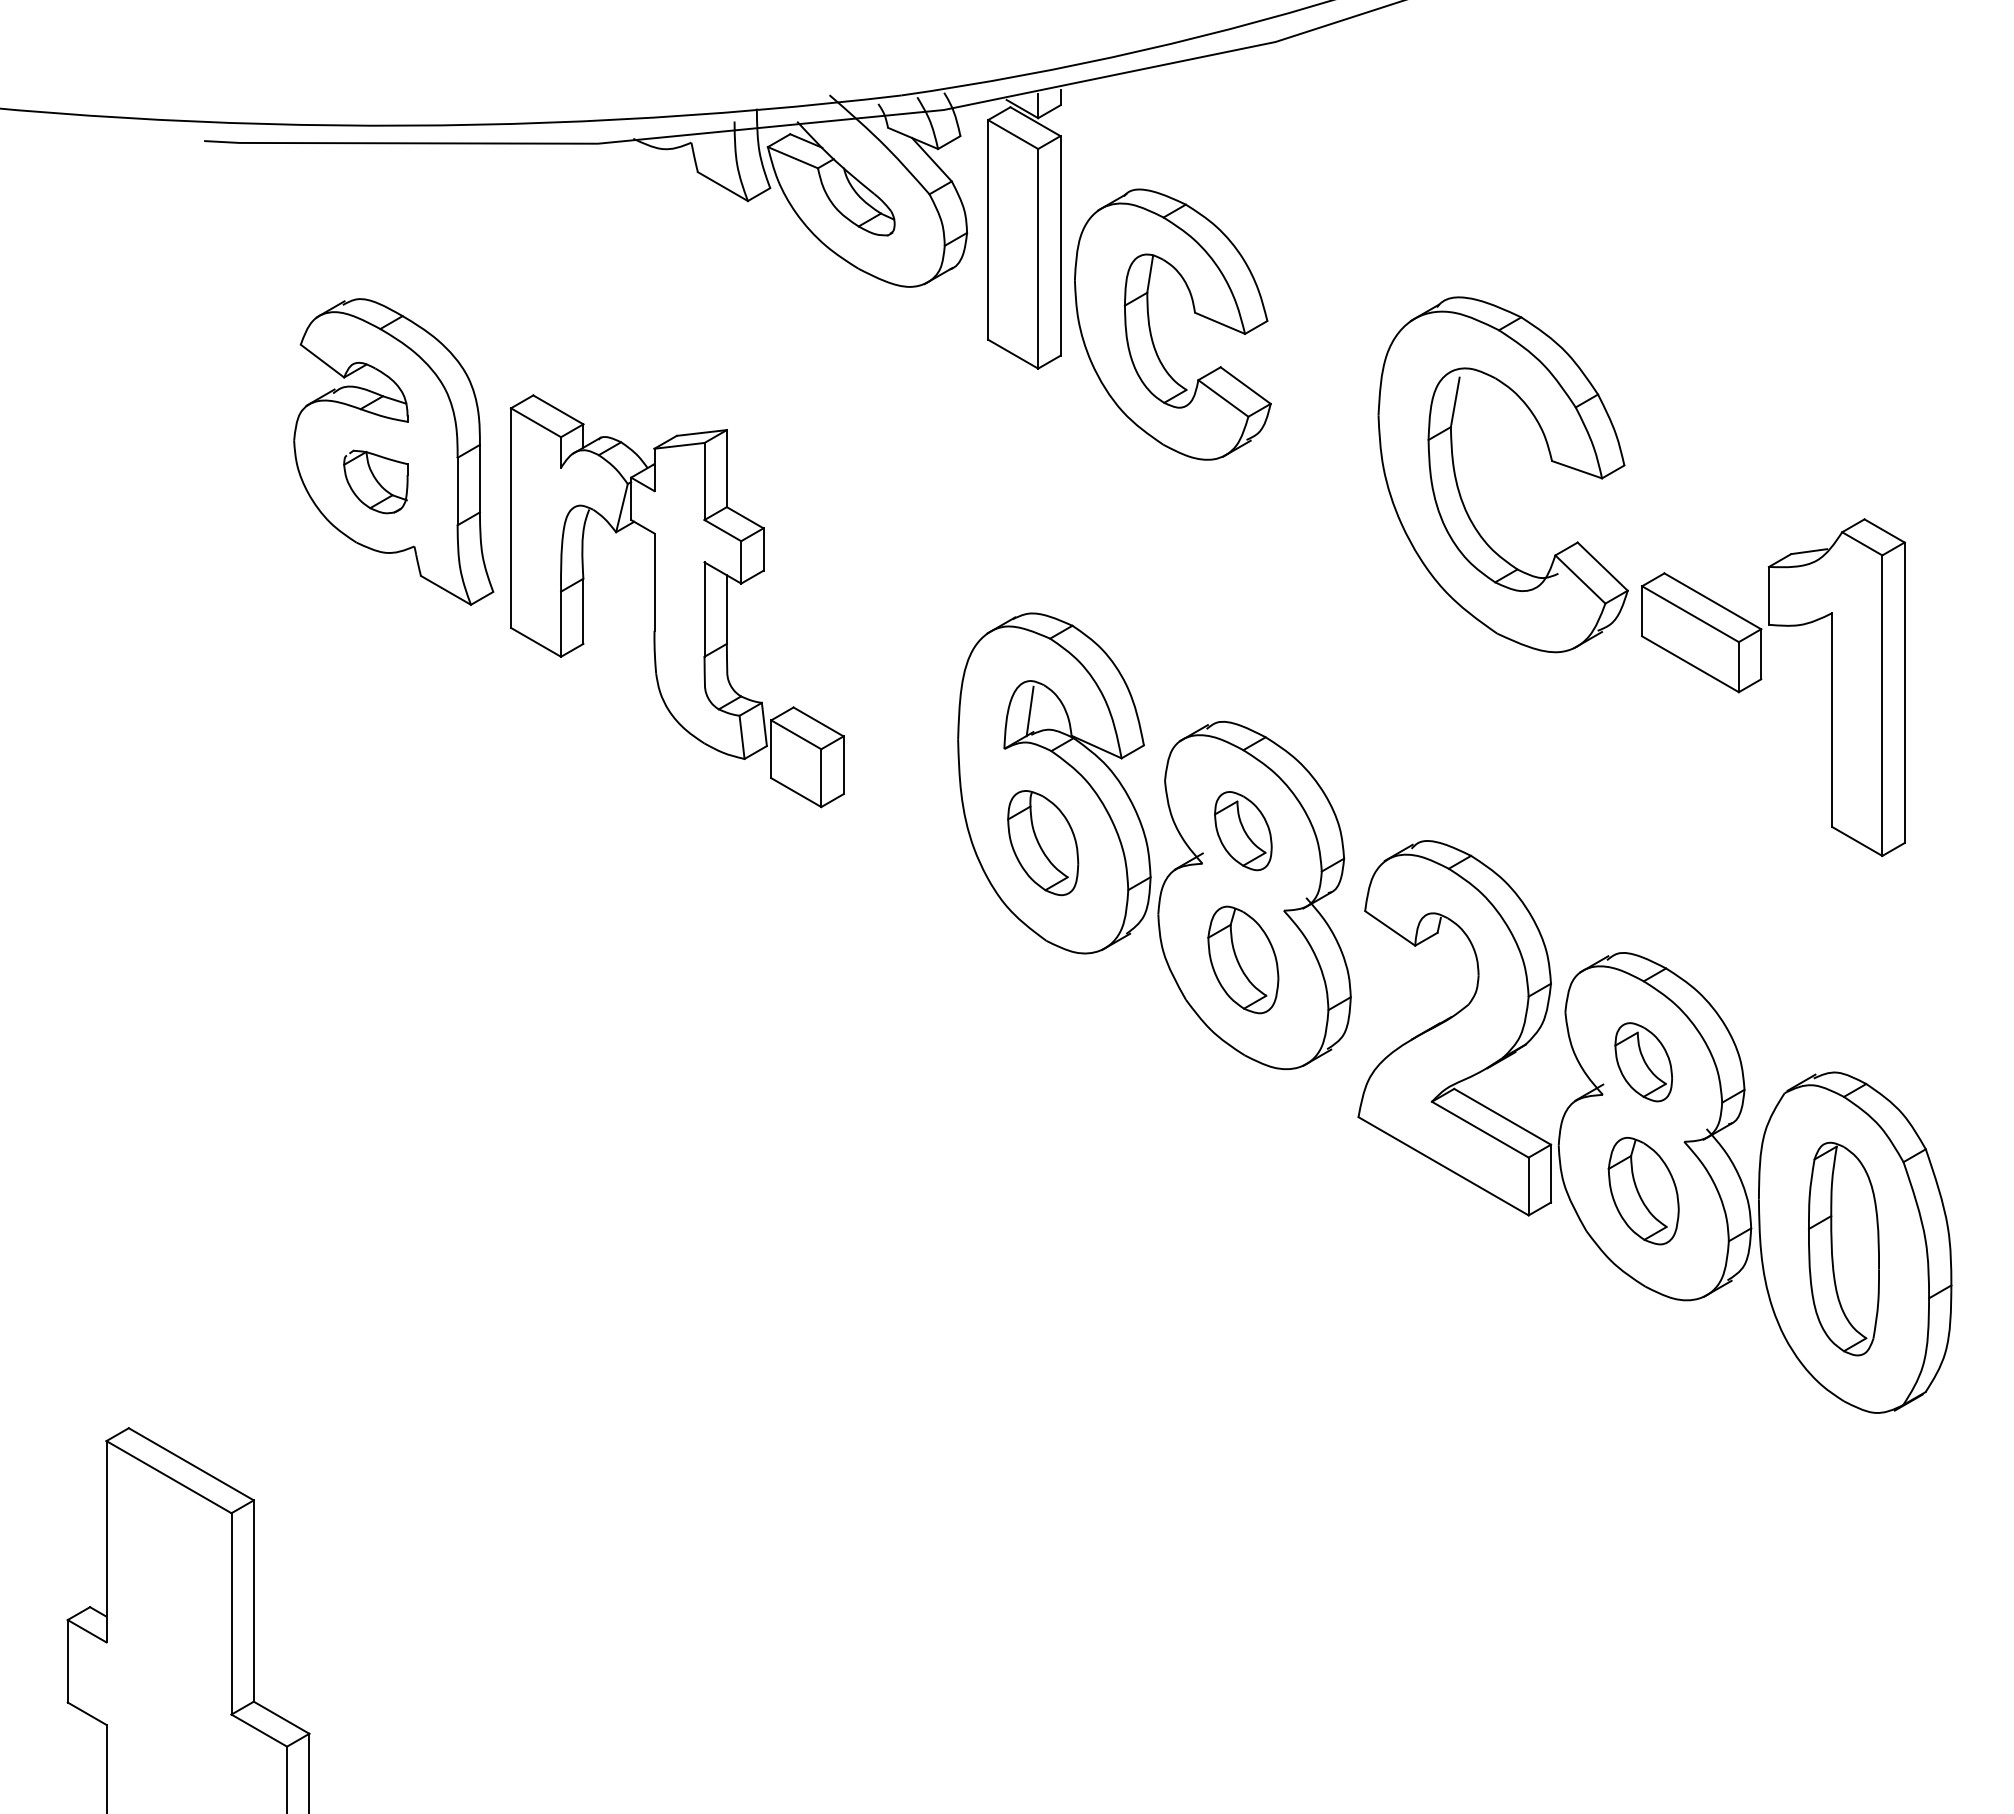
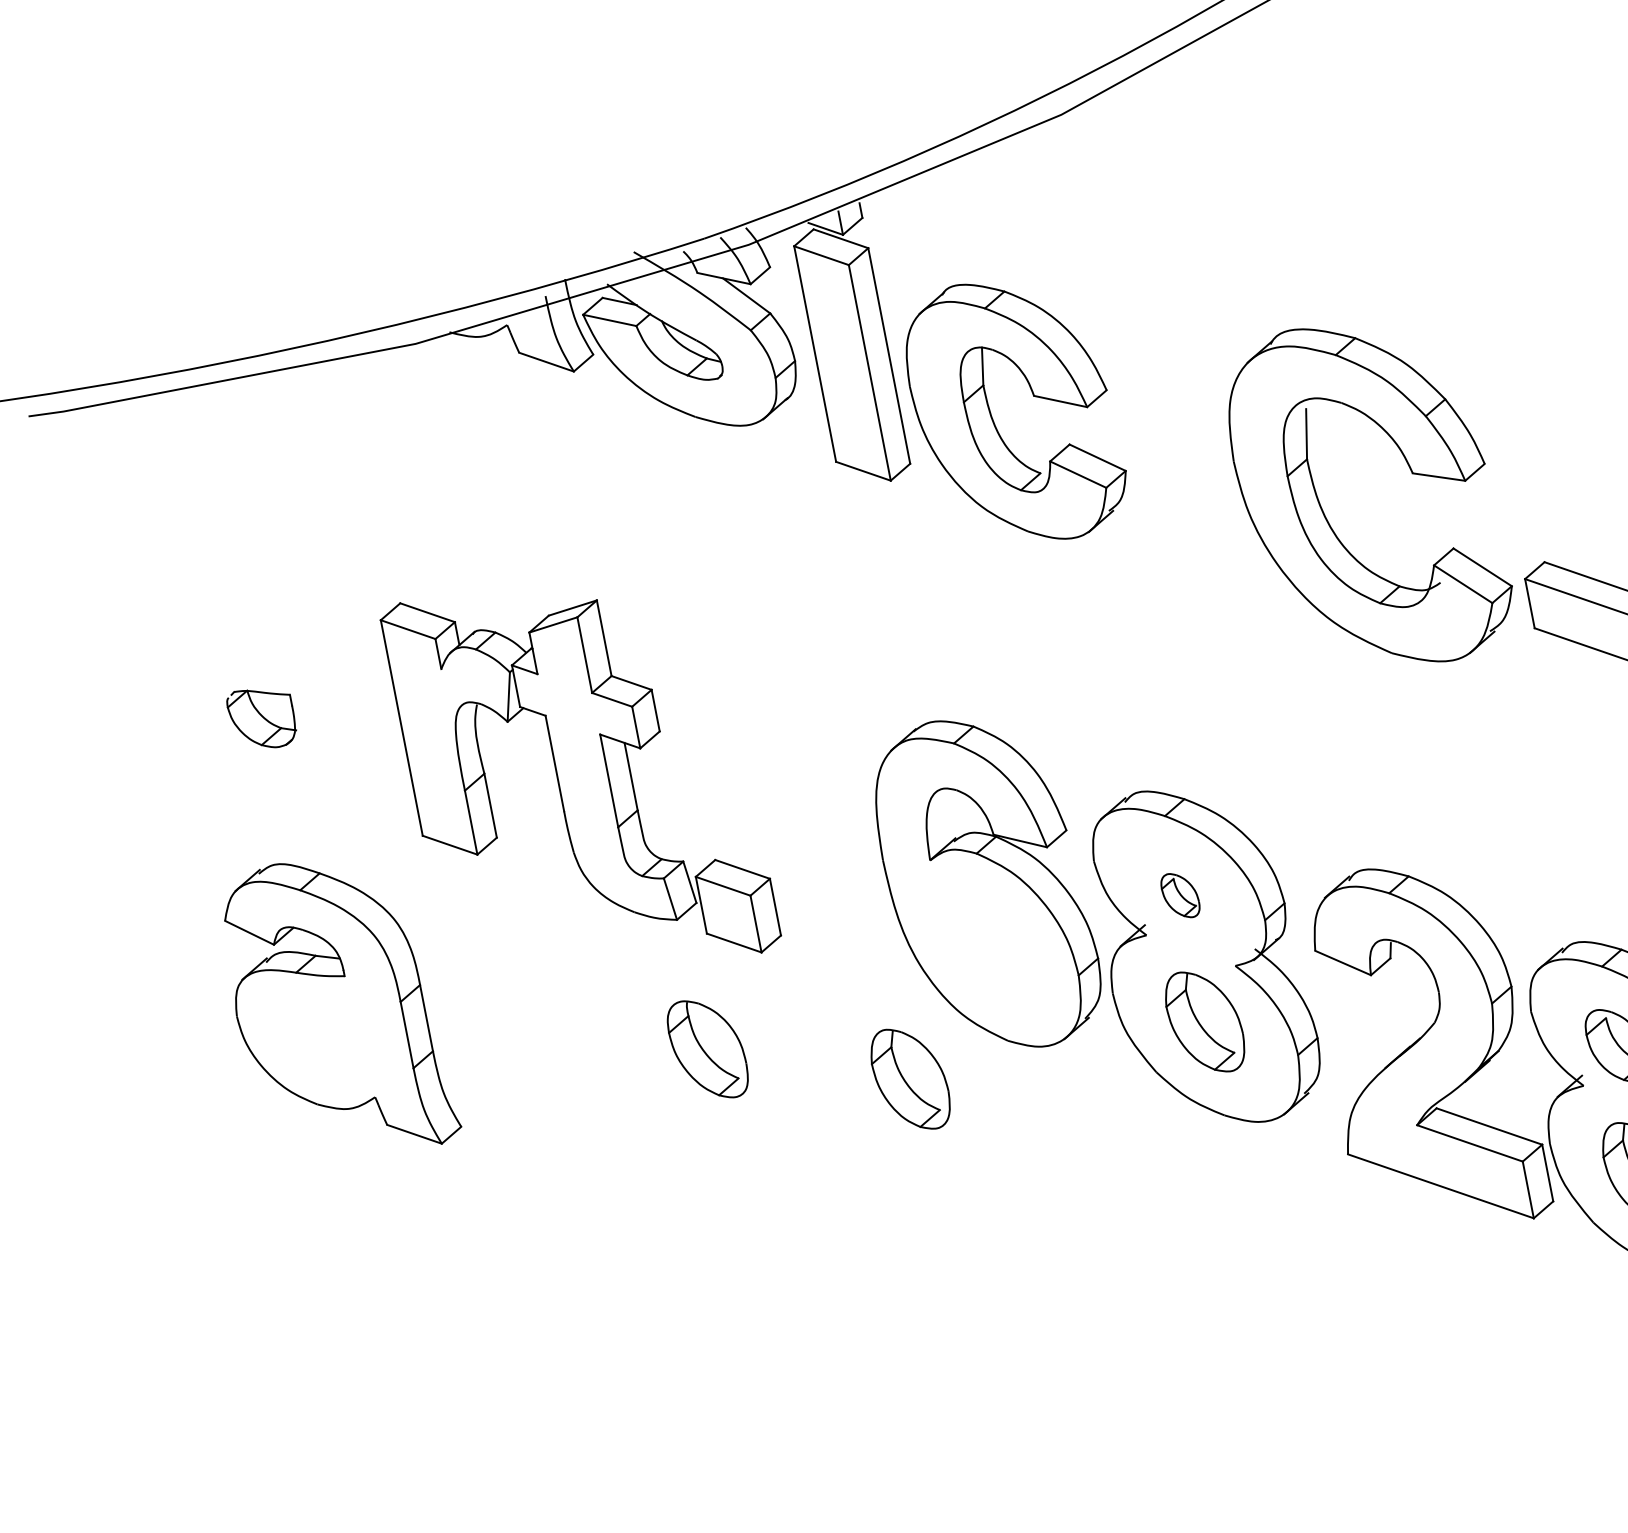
part: (393, 451) -> (336, 1007), moved
line: (1029, 711) -> (947, 818), removed
part: (1243, 831) -> (1180, 895), size x0.6
part: (1043, 843) -> (708, 1049), moved
part: (943, 959) -> (910, 1078), added

